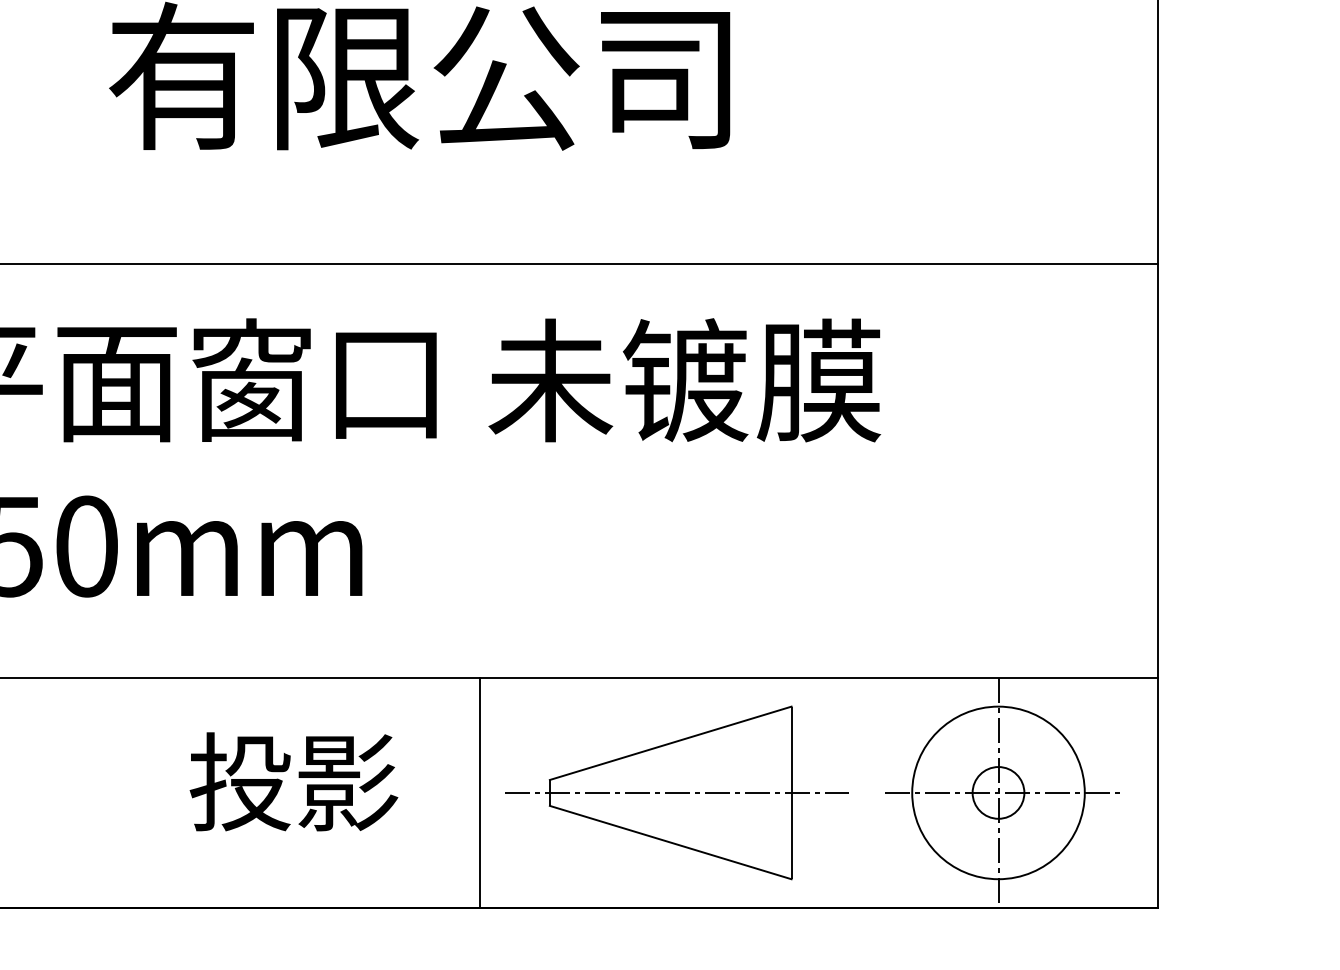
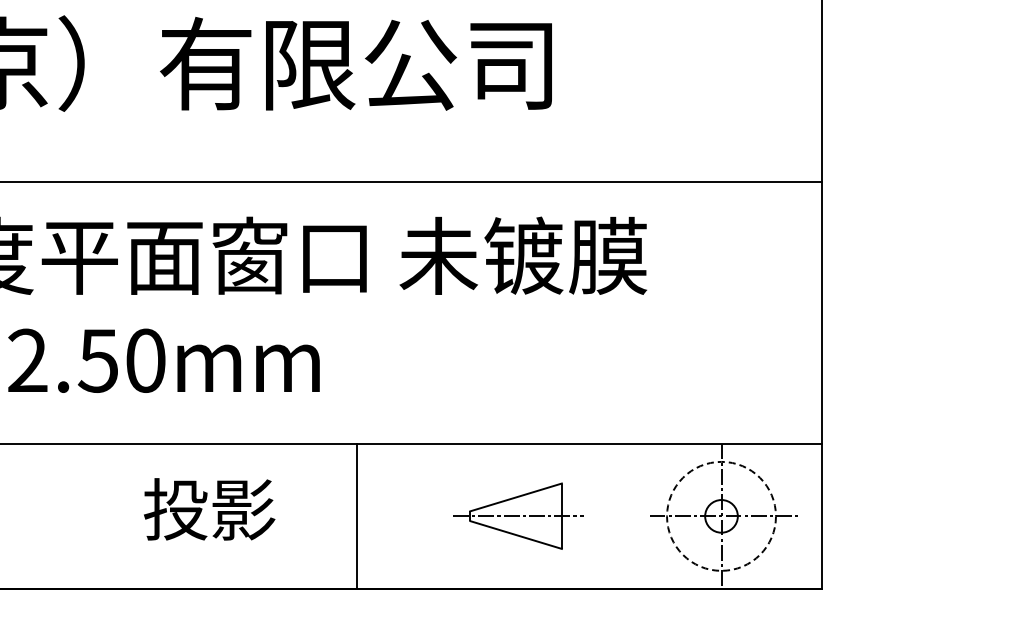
text: (293, 782) -> (209, 509), moved
part: (676, 791) -> (518, 515), size x0.6
circle: (998, 791) -> (721, 515), solid -> dashed
line: (480, 793) -> (357, 516), moved

